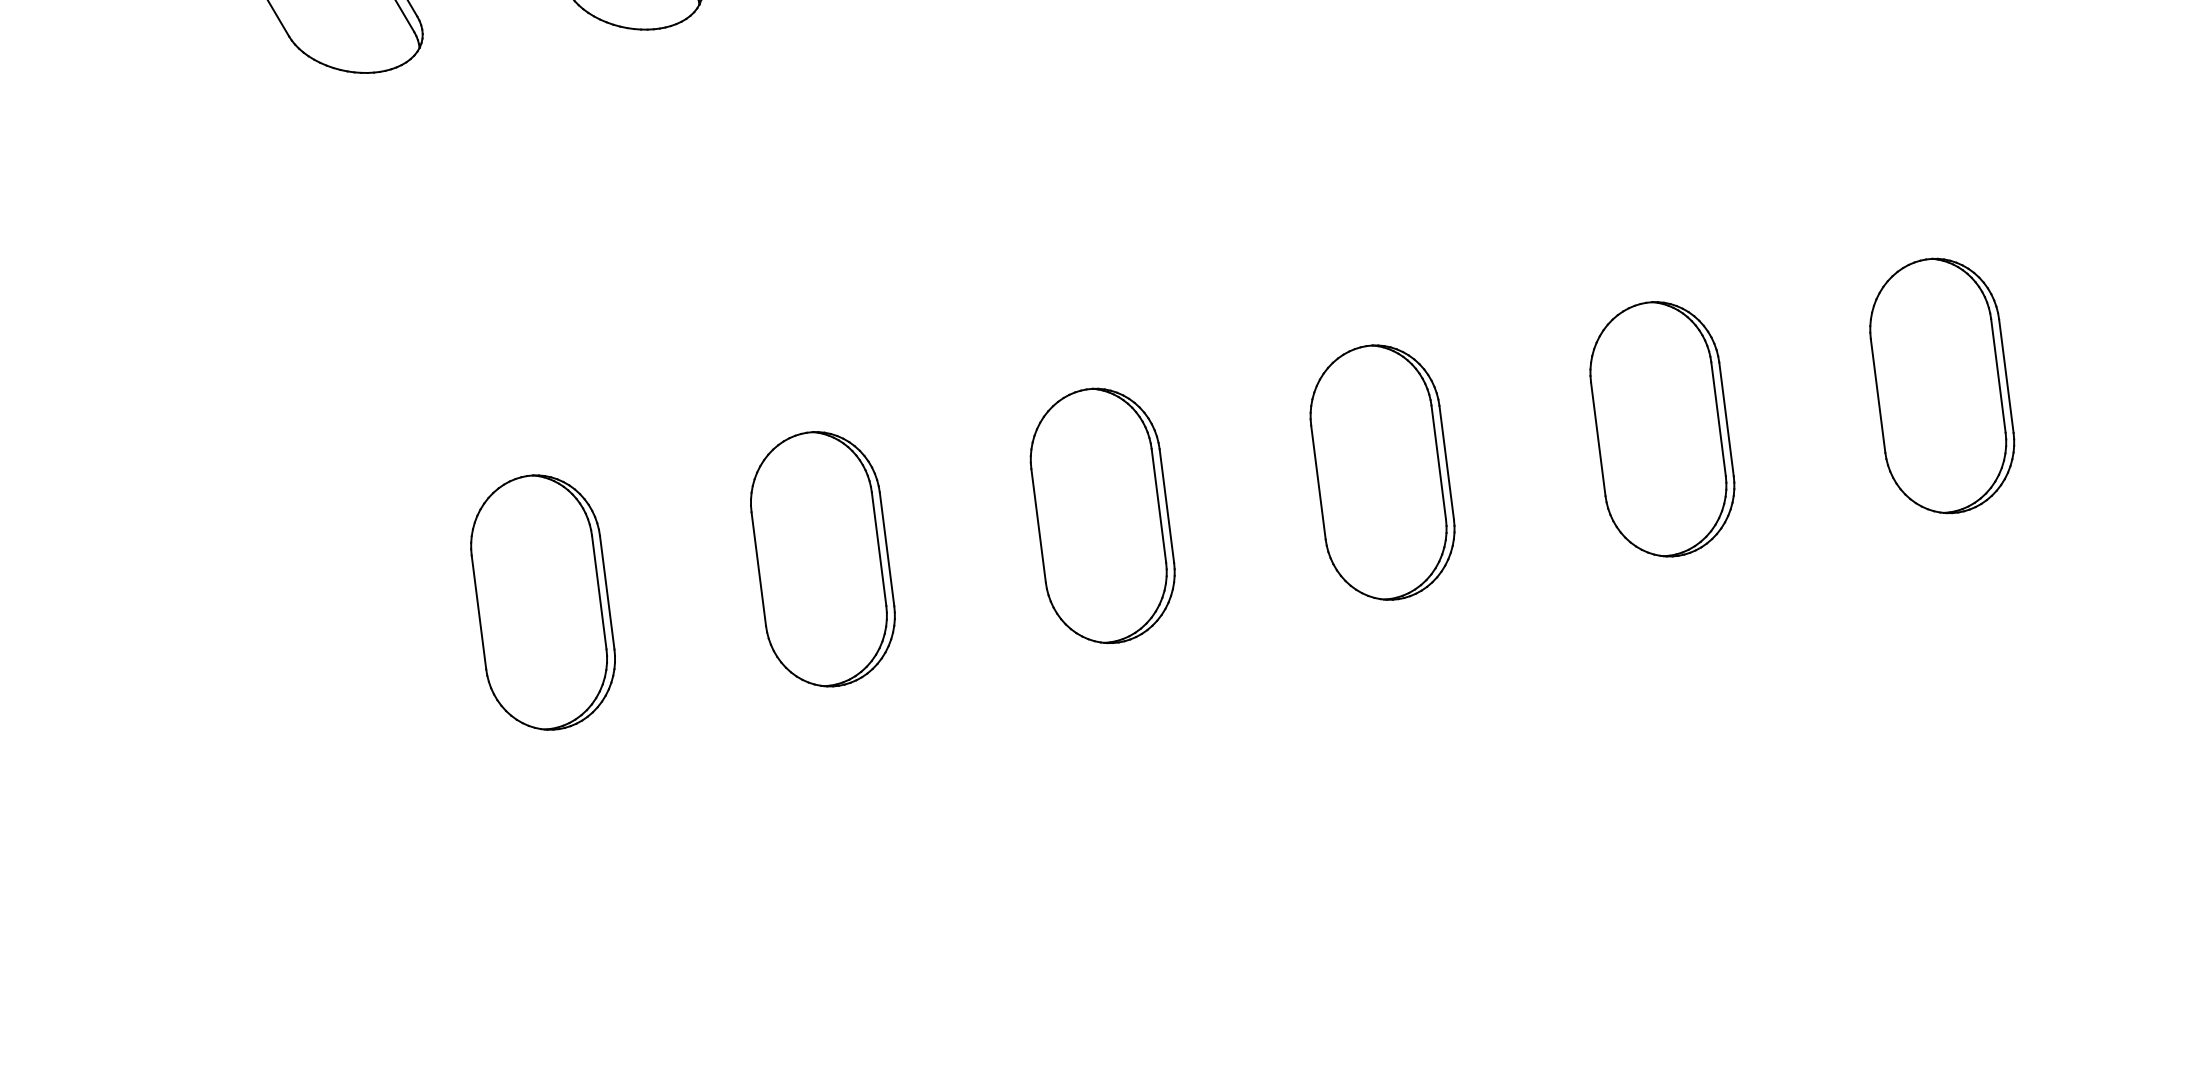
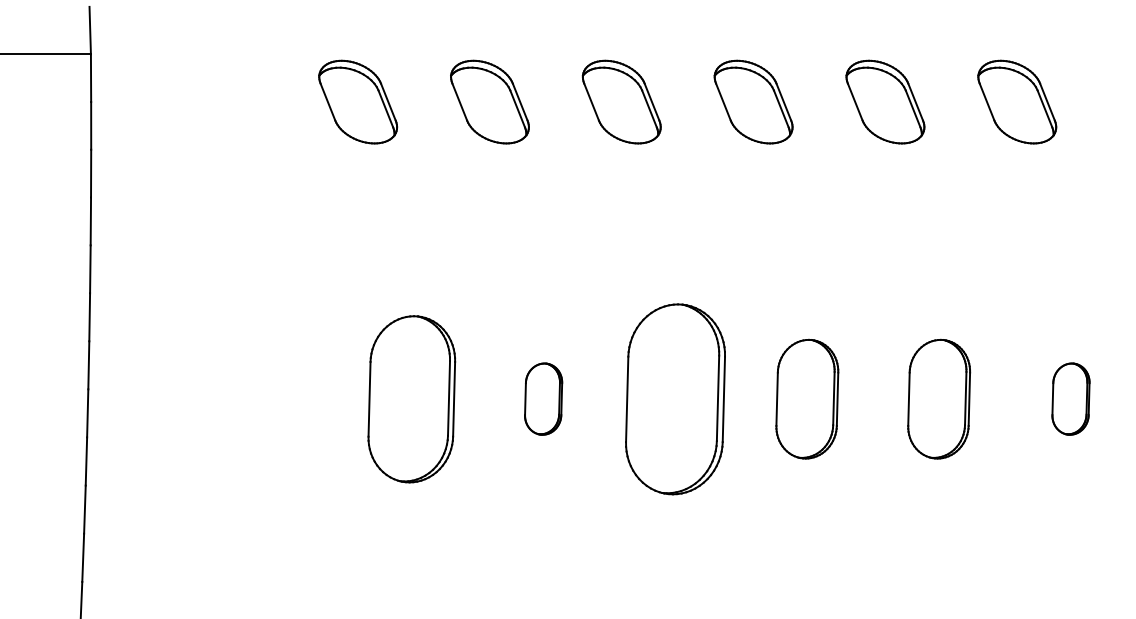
part: (1940, 384) -> (1070, 398), size x0.6
part: (1102, 514) -> (675, 398), size x1.6
part: (822, 557) -> (543, 398), size x0.6
part: (542, 601) -> (411, 398), size x1.4

